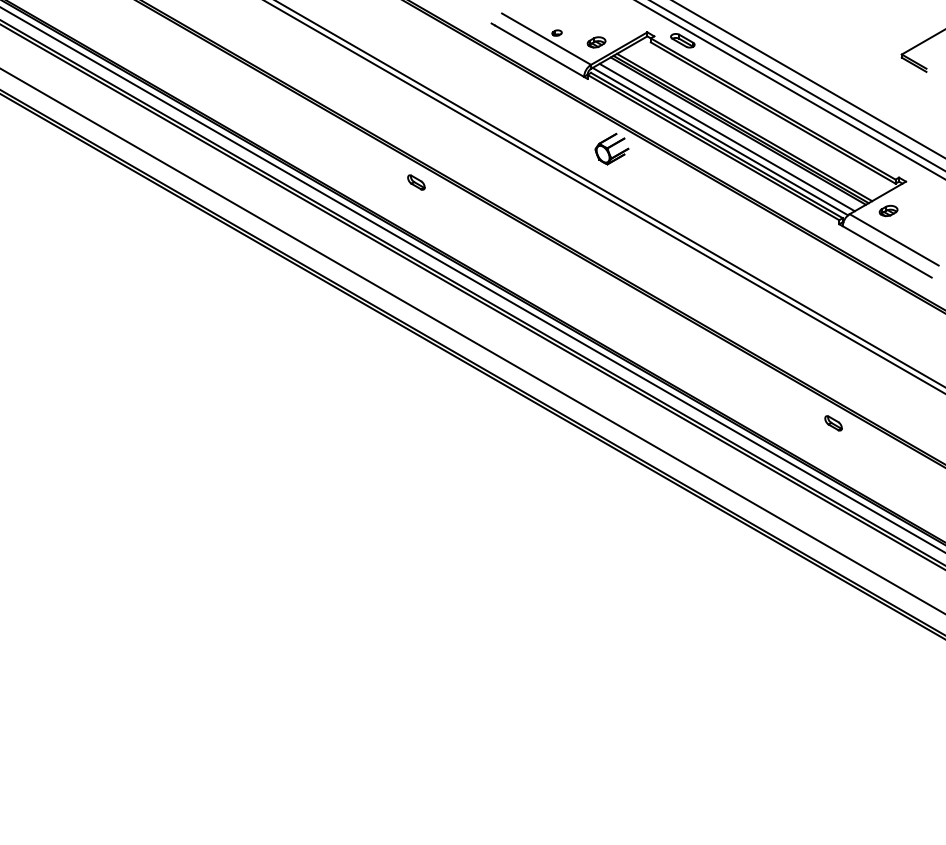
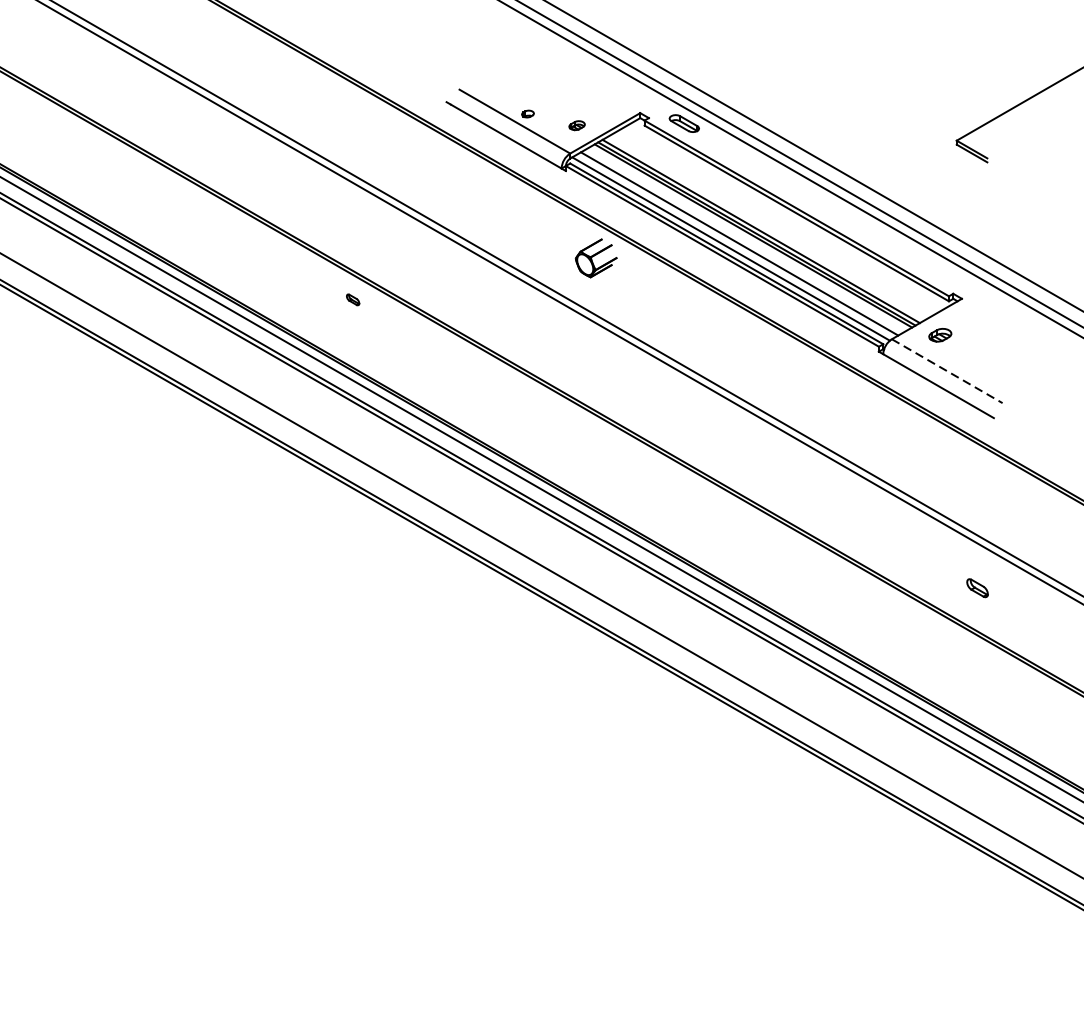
part: (596, 42) -> (577, 125), size x0.7
part: (416, 182) -> (353, 299), size x0.6
line: (894, 240) -> (947, 371), solid -> dashed
part: (833, 423) -> (977, 588), moved

